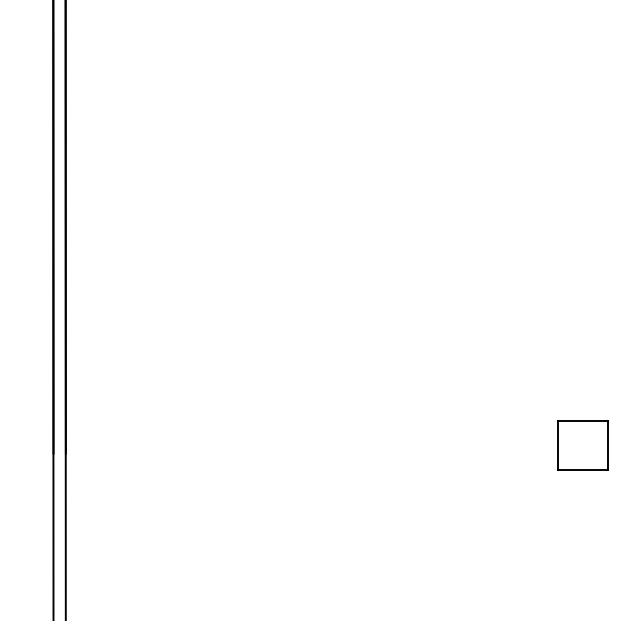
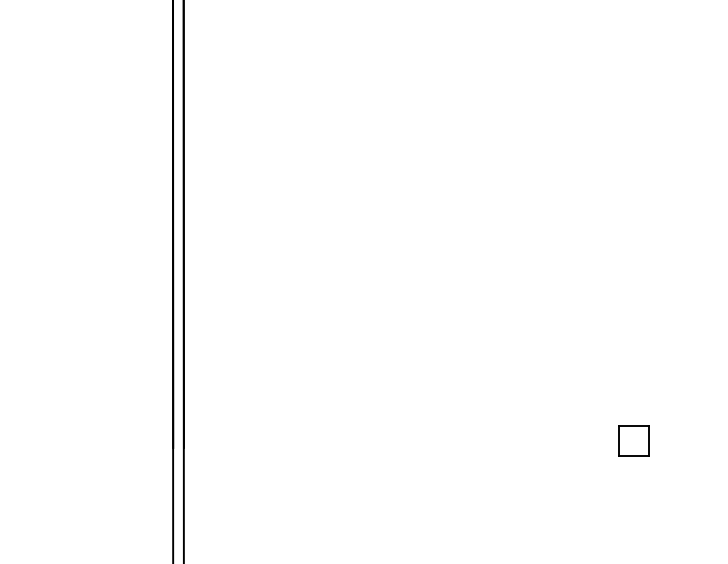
part: (582, 445) -> (633, 440), size x0.7

